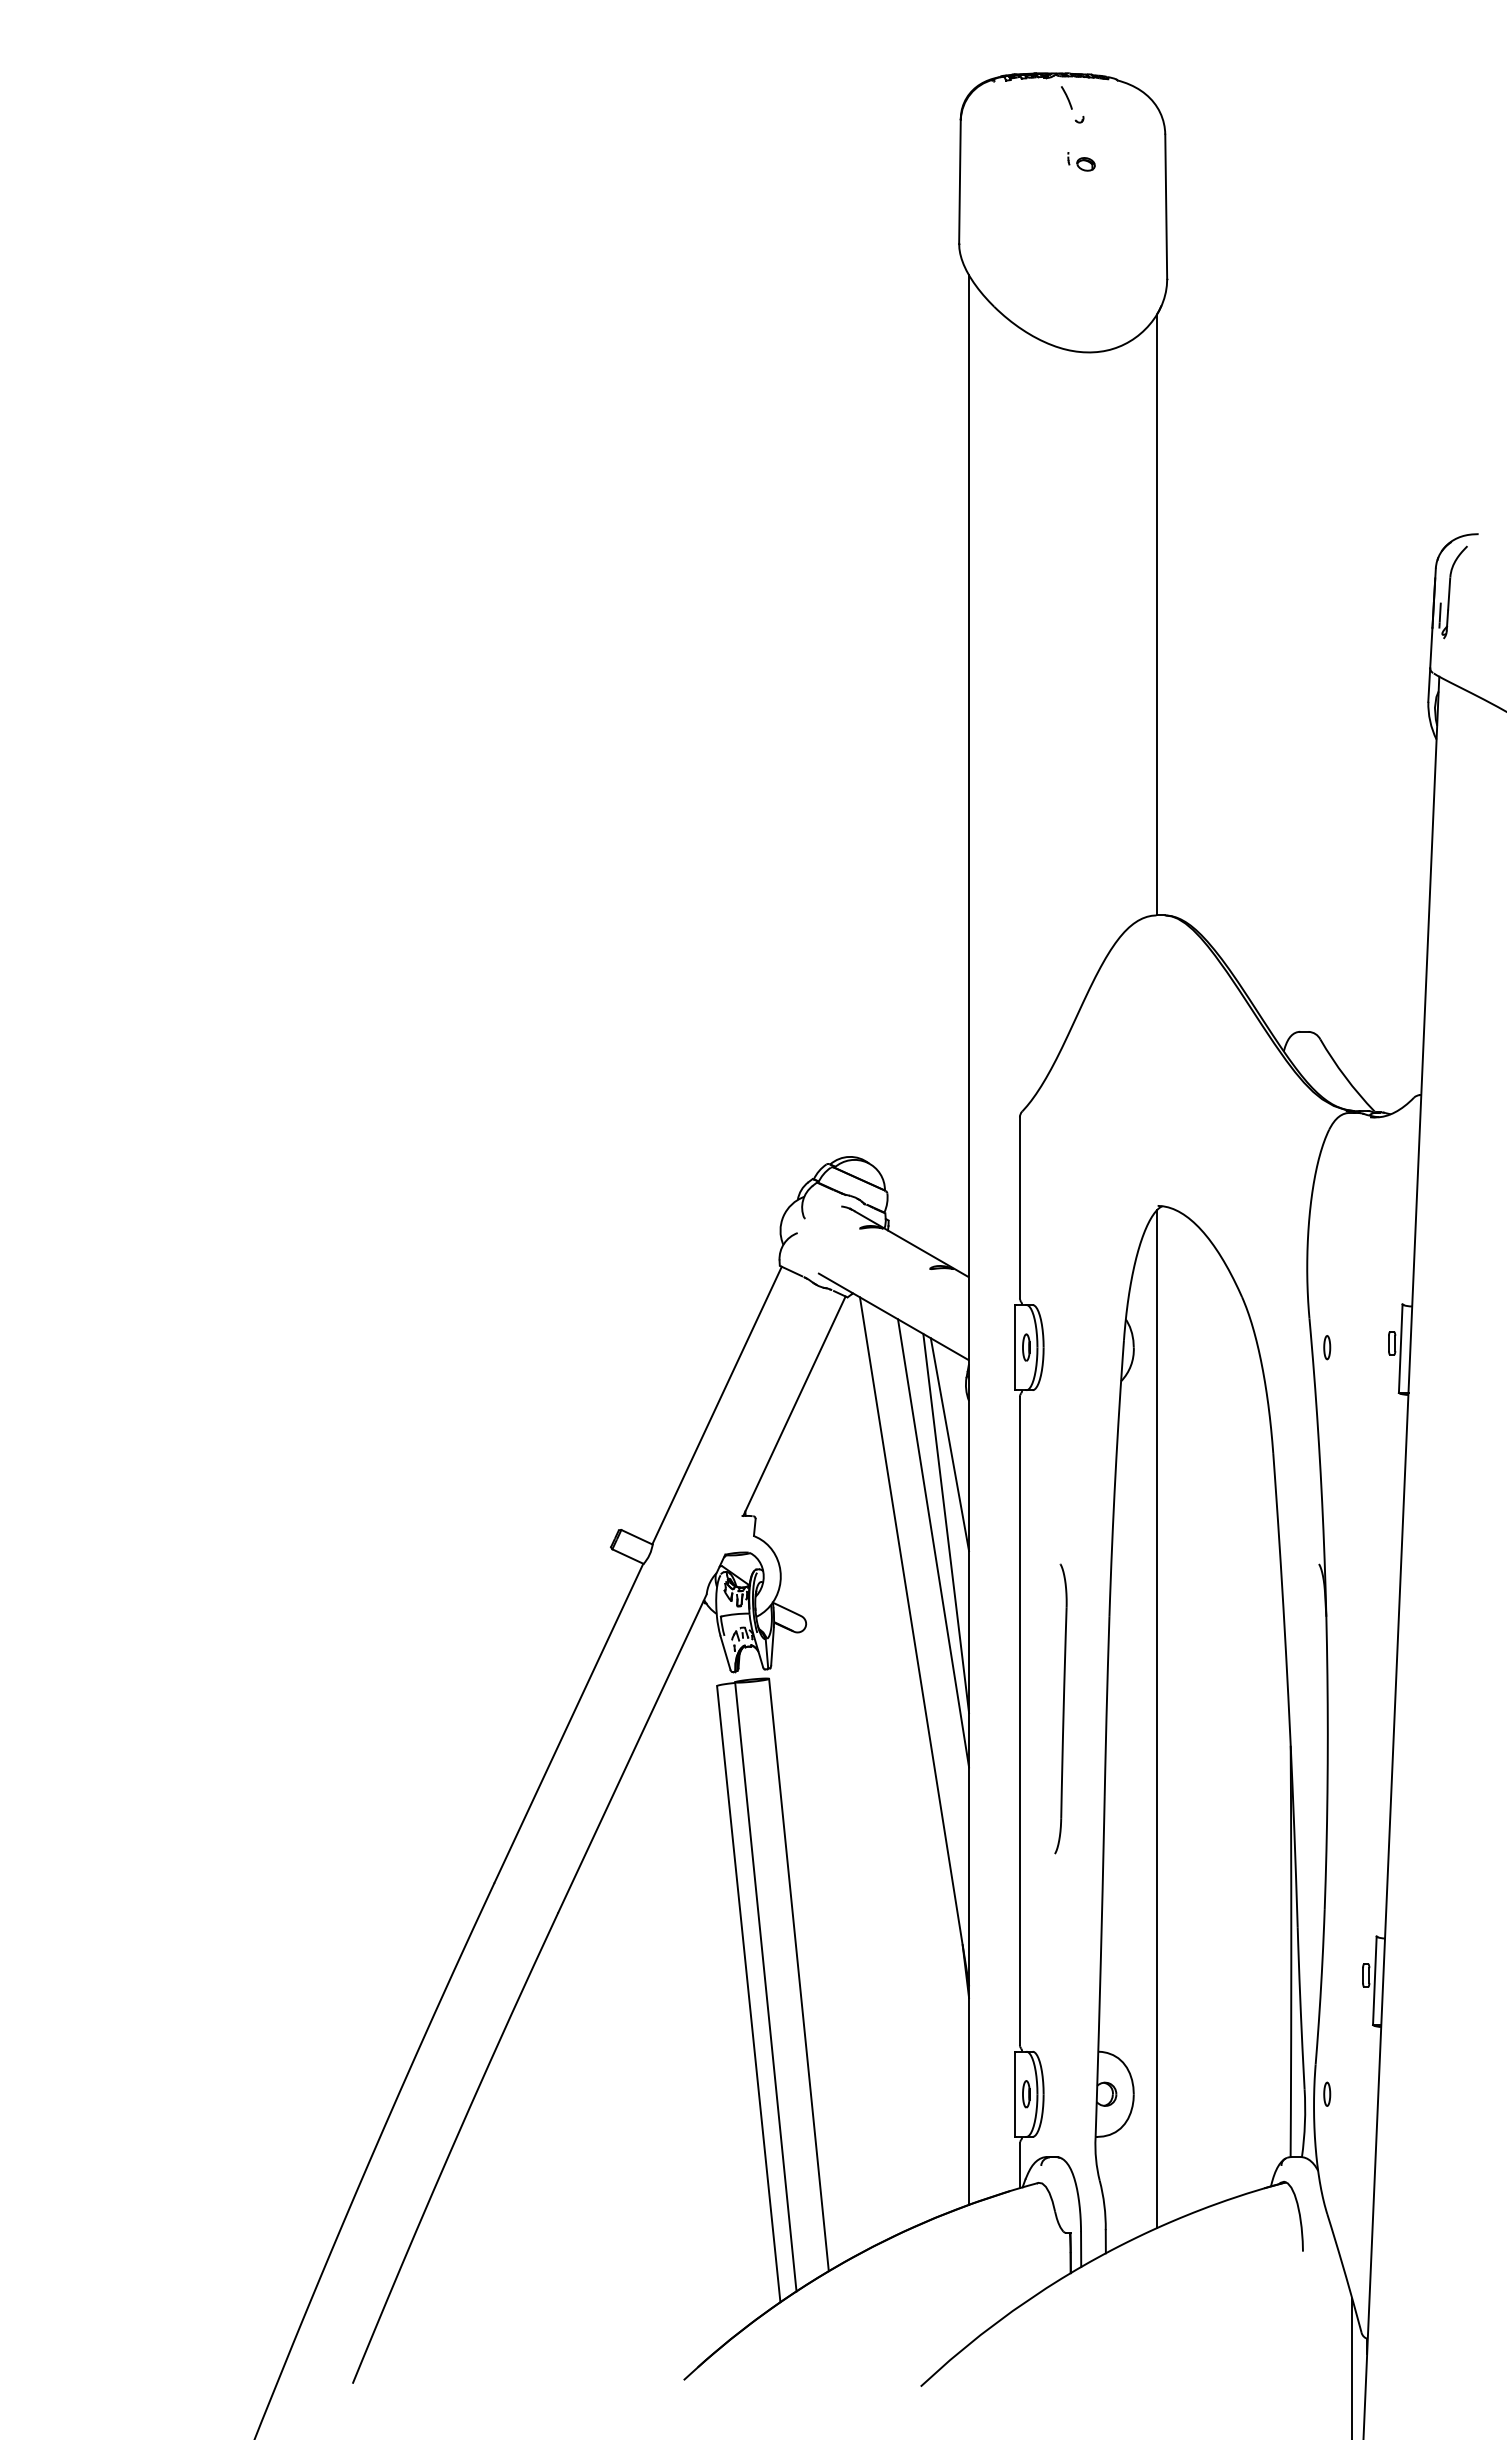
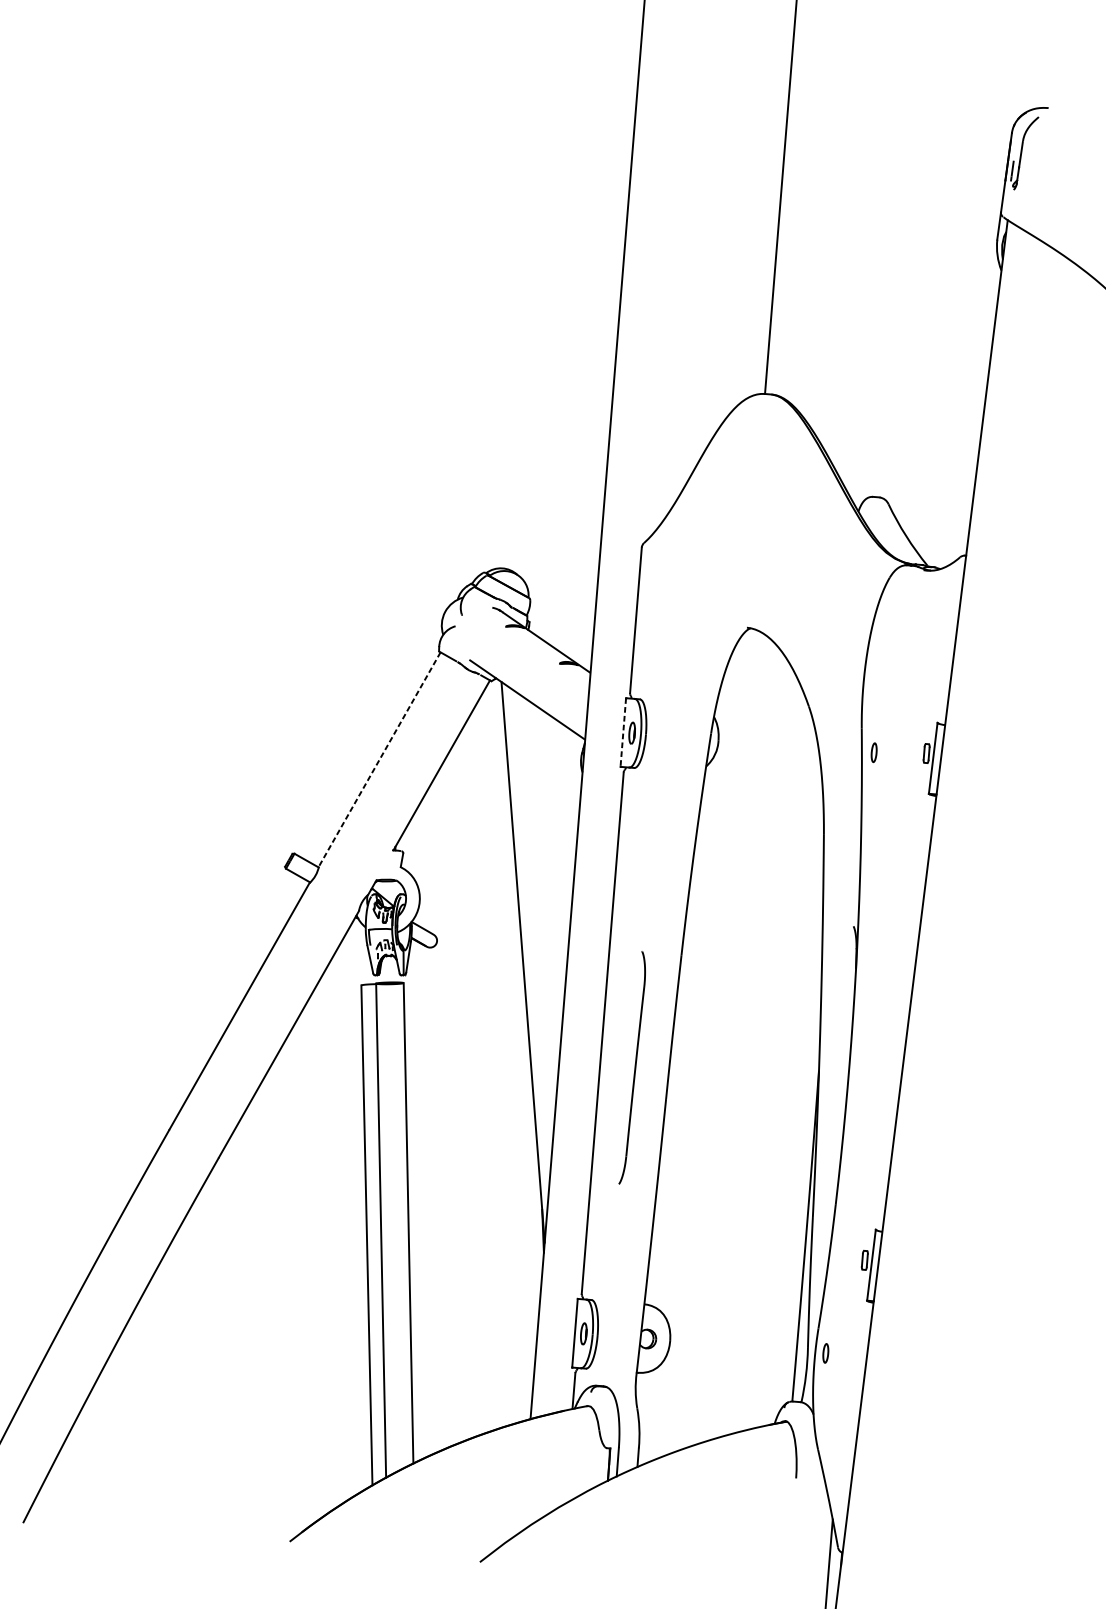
line: (1015, 1347) -> (623, 732), solid -> dashed
line: (717, 1405) -> (379, 759), solid -> dashed
line: (949, 1444) -> (564, 806), removed
line: (946, 1523) -> (556, 869), removed
line: (933, 1543) -> (544, 884), removed
part: (1060, 1708) -> (632, 1067), moved
line: (1156, 1719) -> (712, 1040), removed

